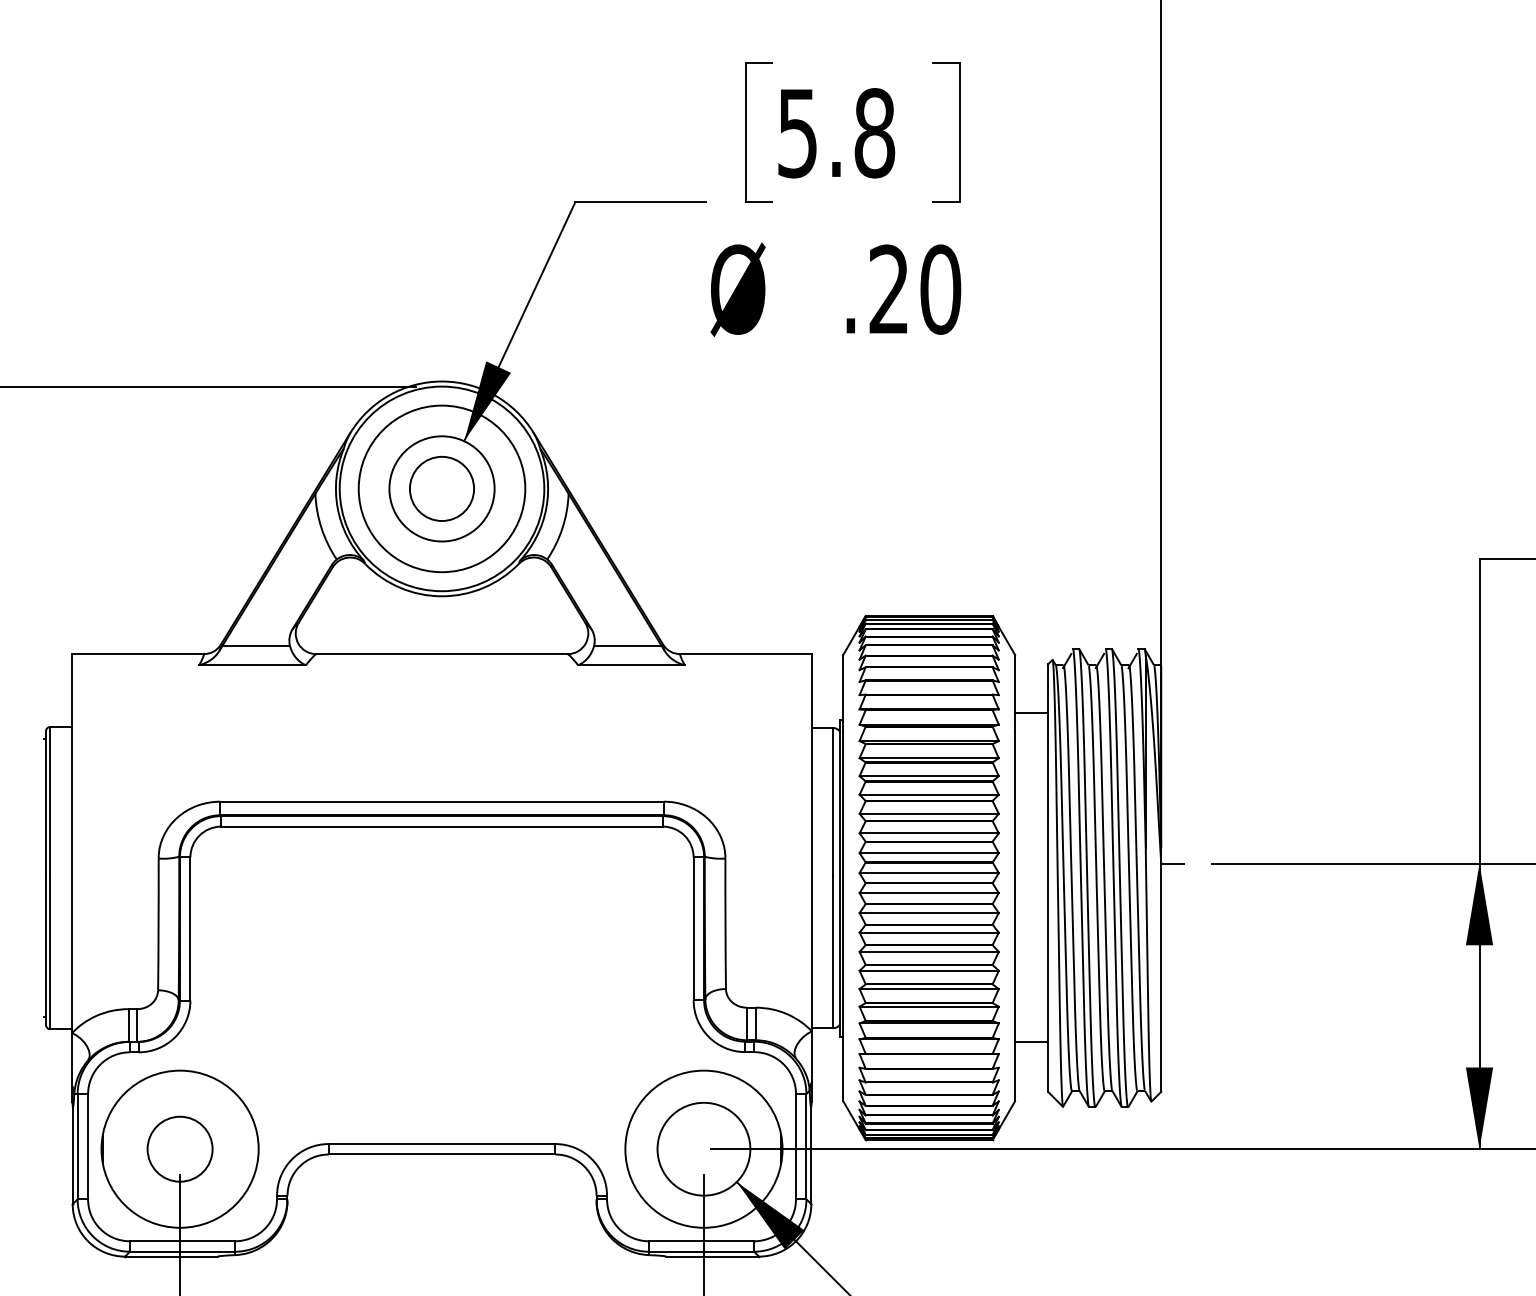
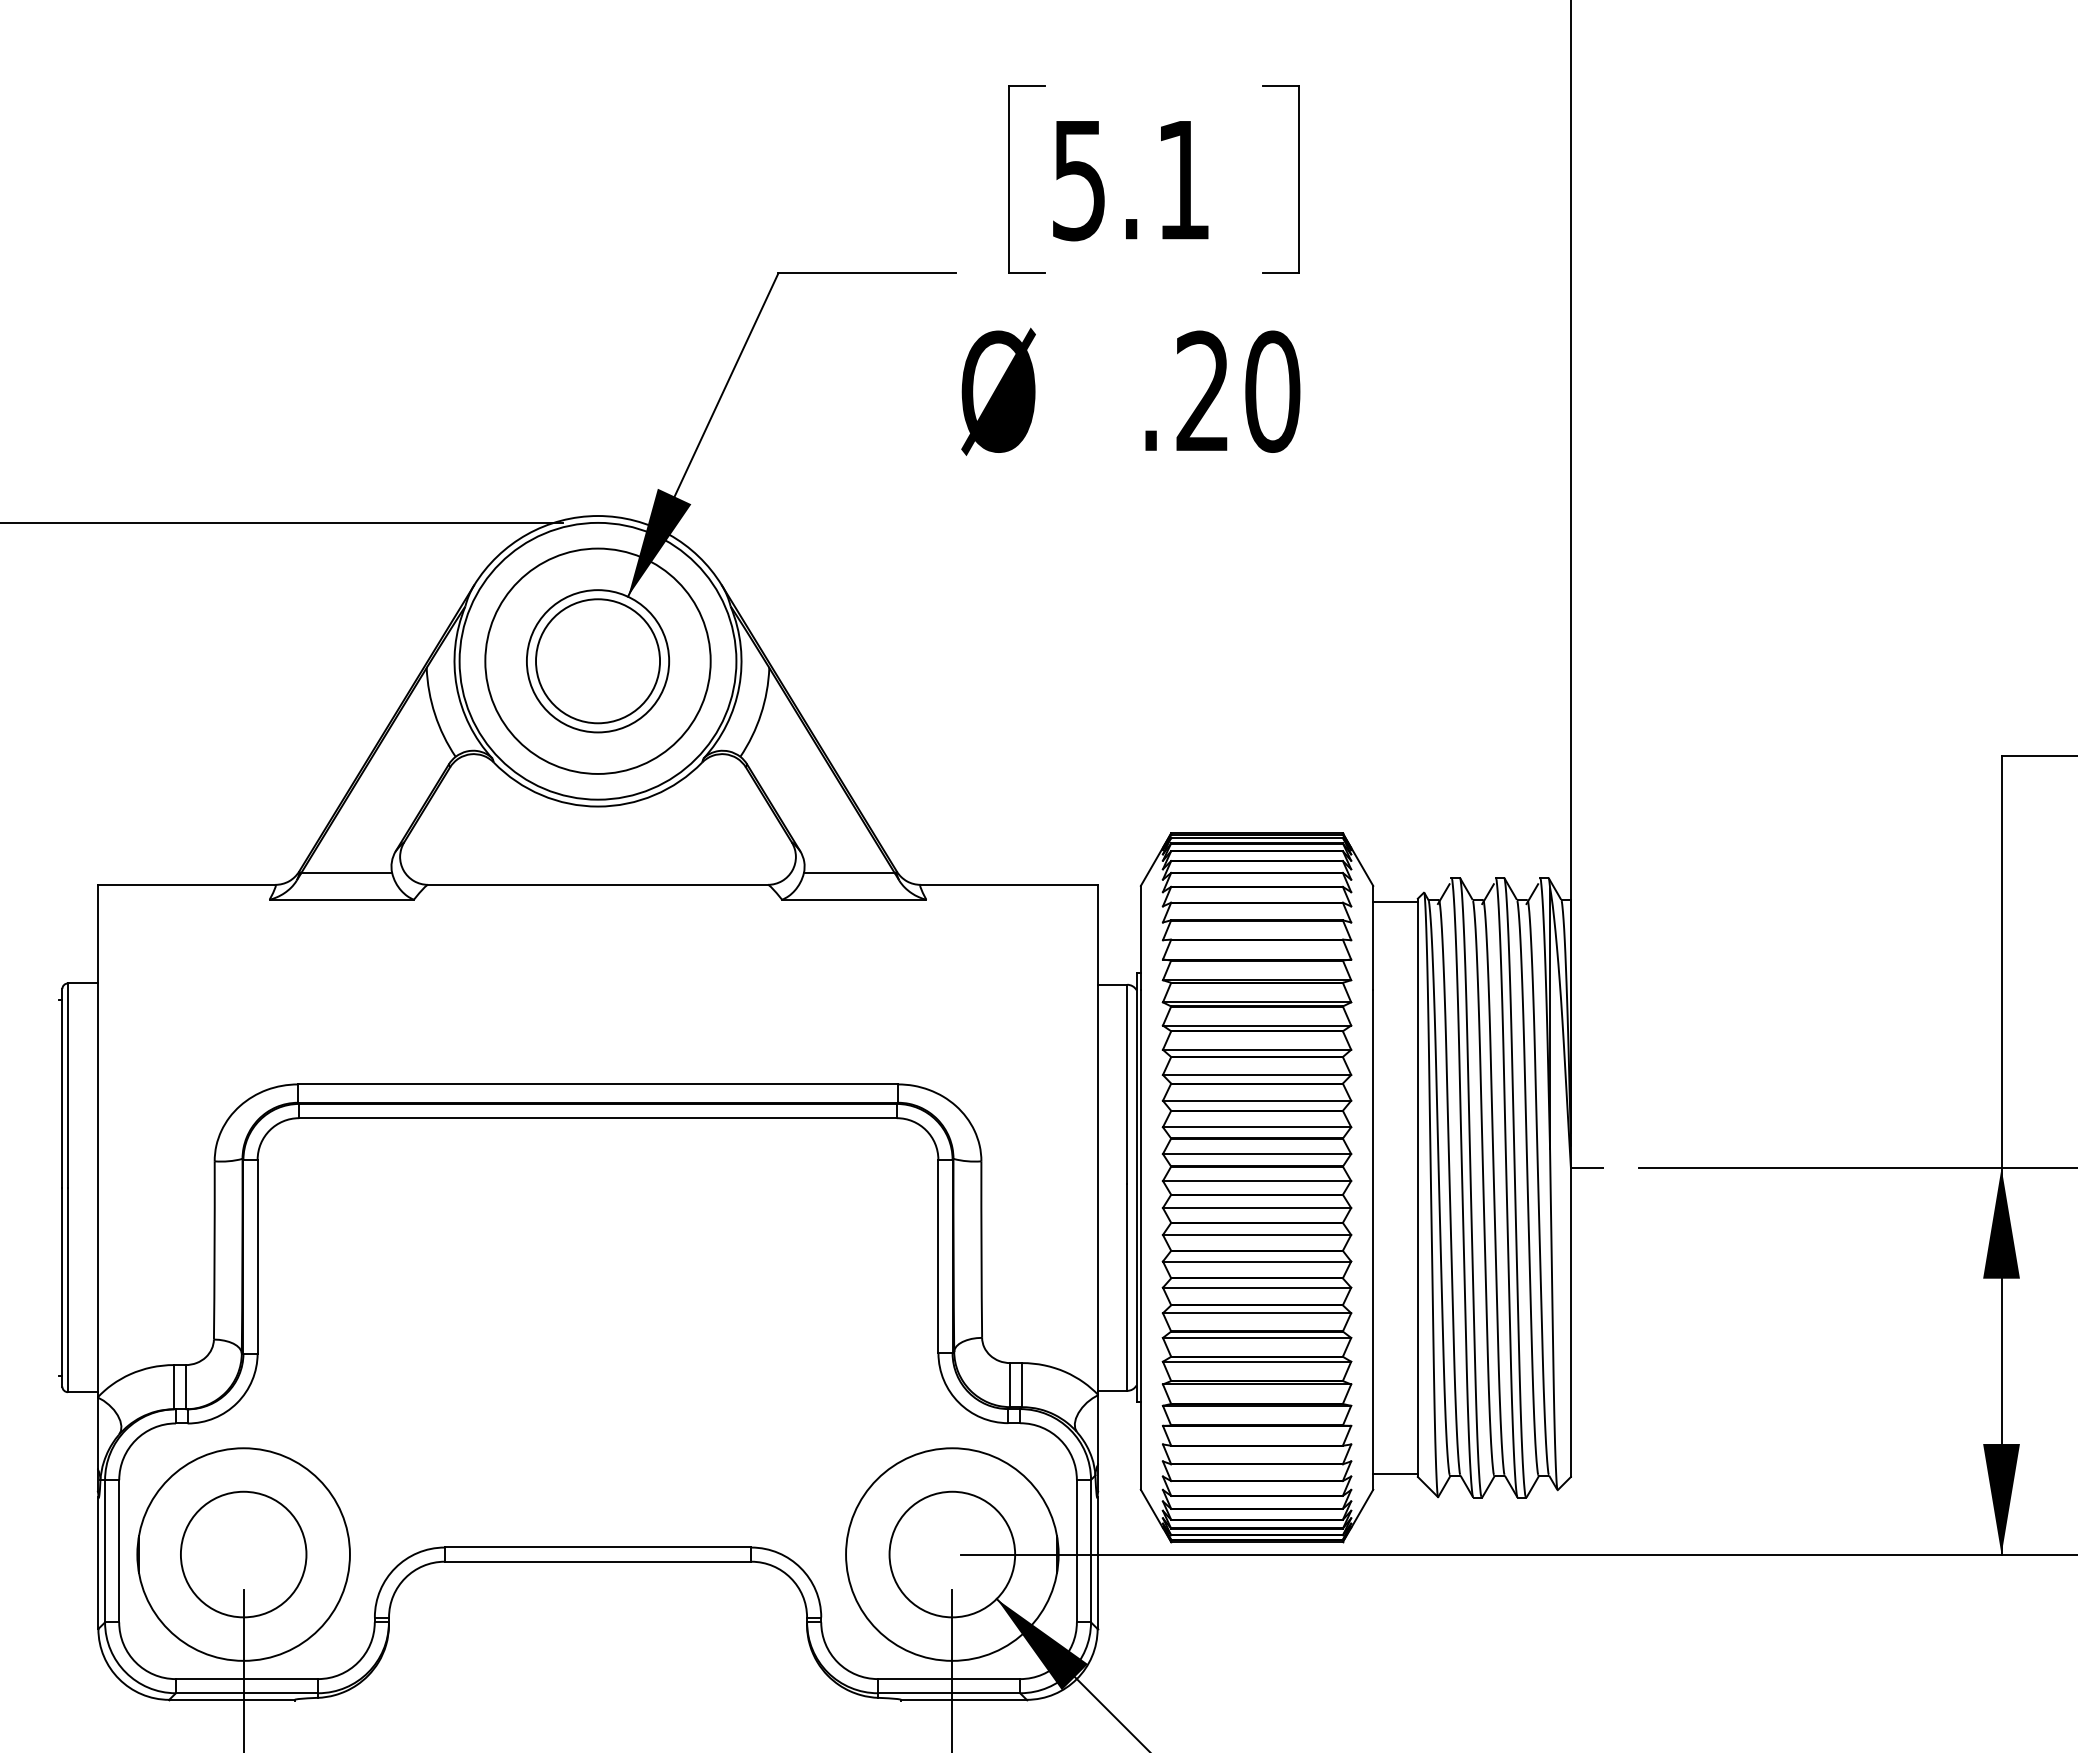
text: (874, 133) -> (1183, 180), 5.8 -> 5.1
circle: (442, 489) -> (598, 661), size x1.43
line: (1031, 712) -> (1395, 901), moved
line: (1031, 1041) -> (1395, 1473), moved
circle: (179, 1149) -> (243, 1554), size x1.43

